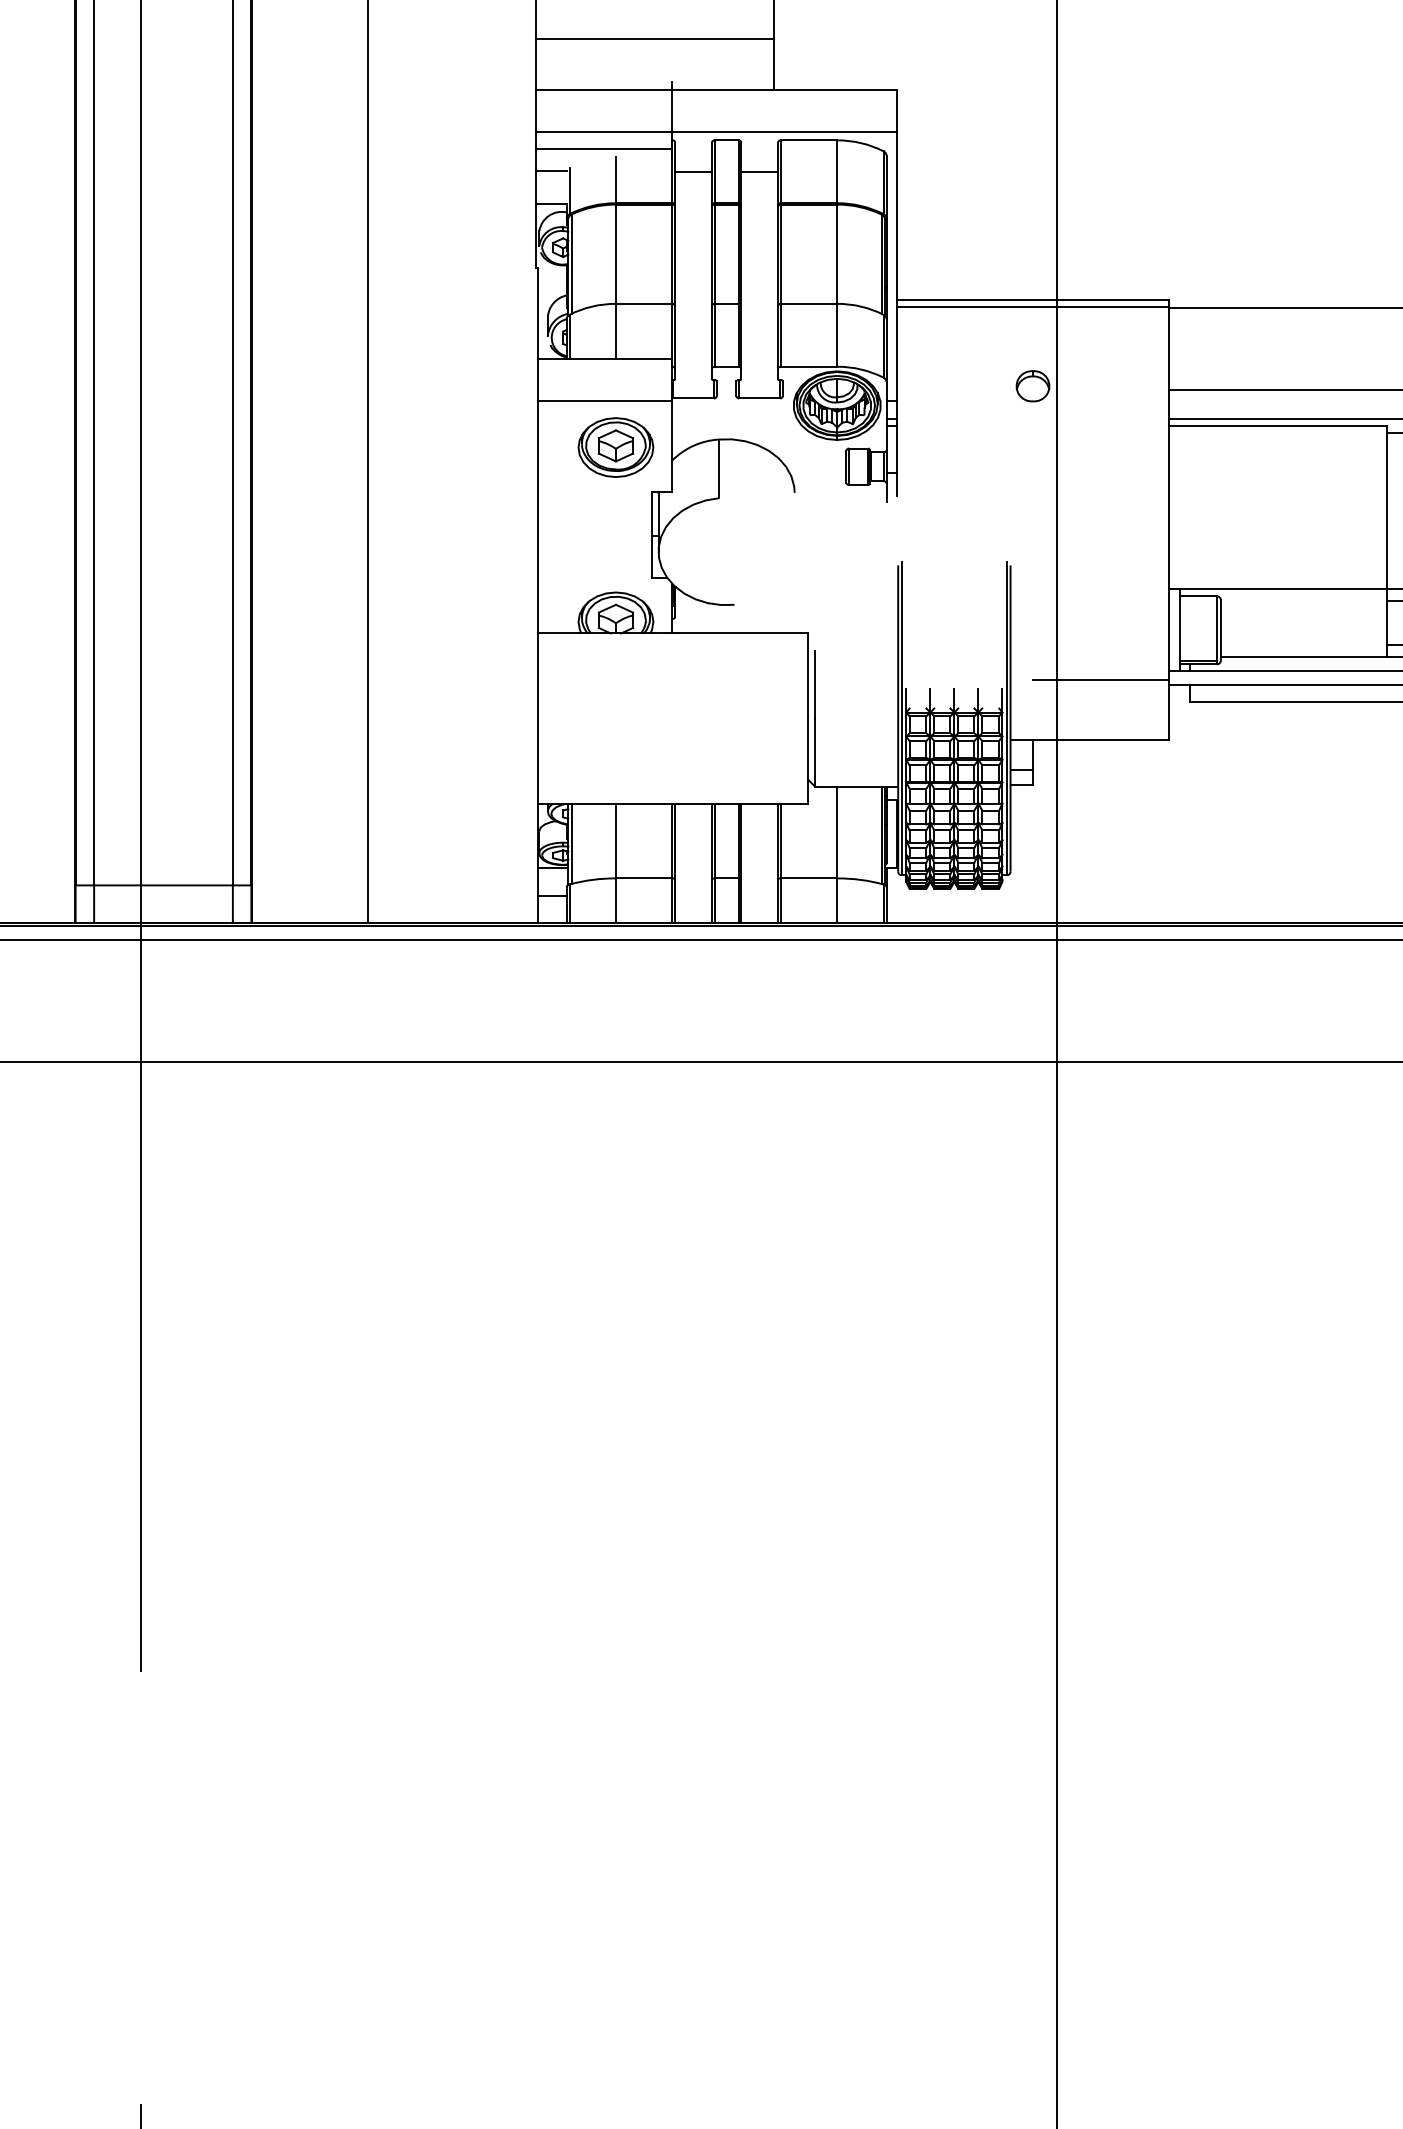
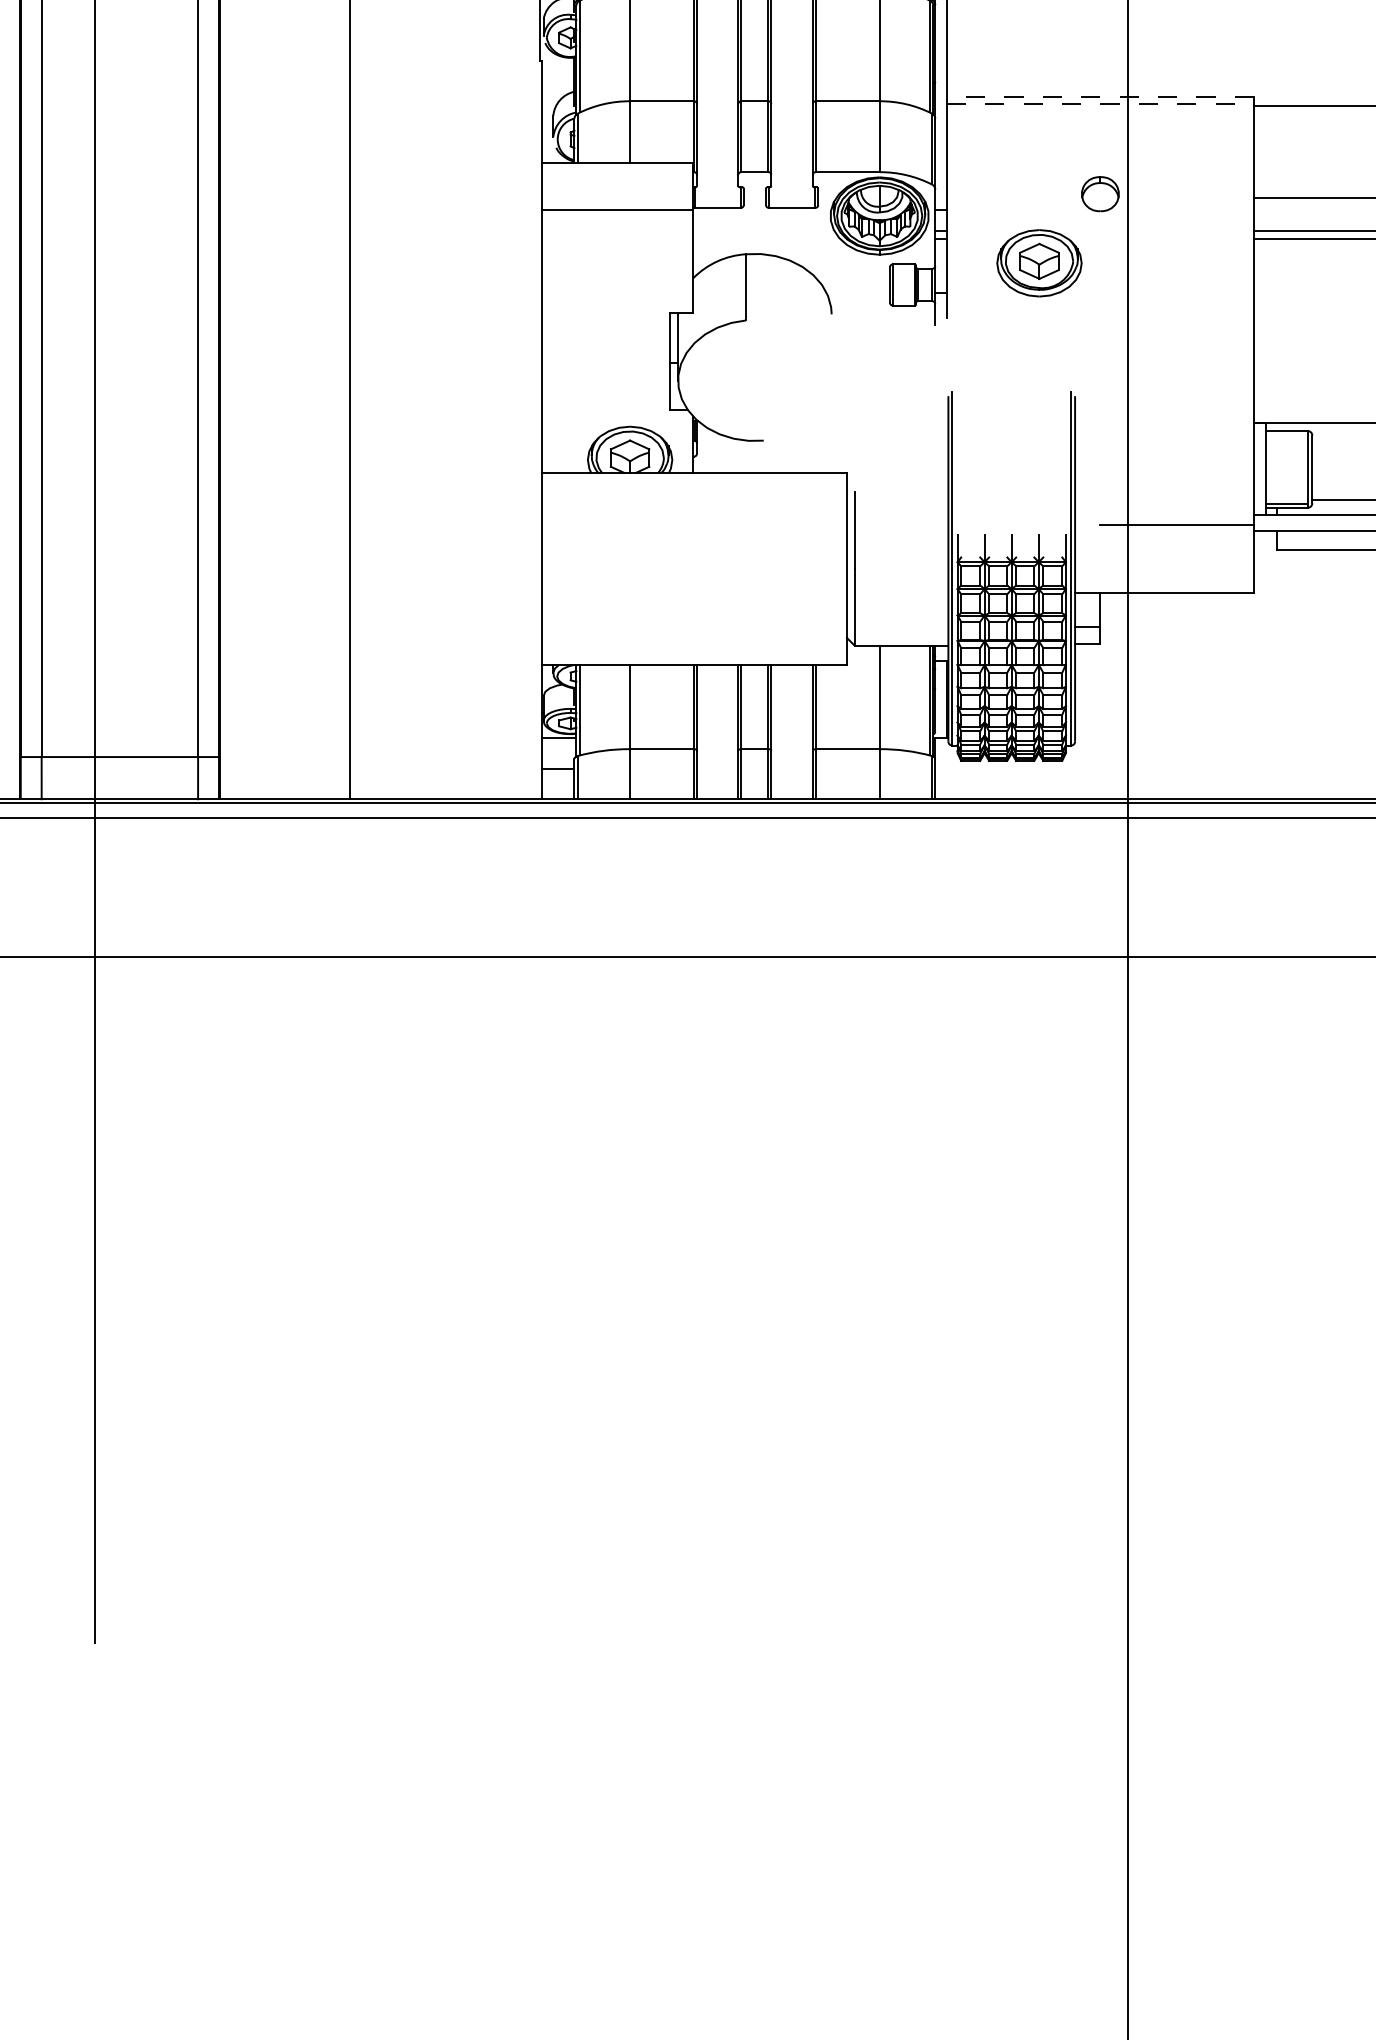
line: (1032, 300) -> (1099, 97), solid -> dashed
line: (1033, 306) -> (1100, 104), solid -> dashed
part: (615, 447) -> (1038, 263), moved

